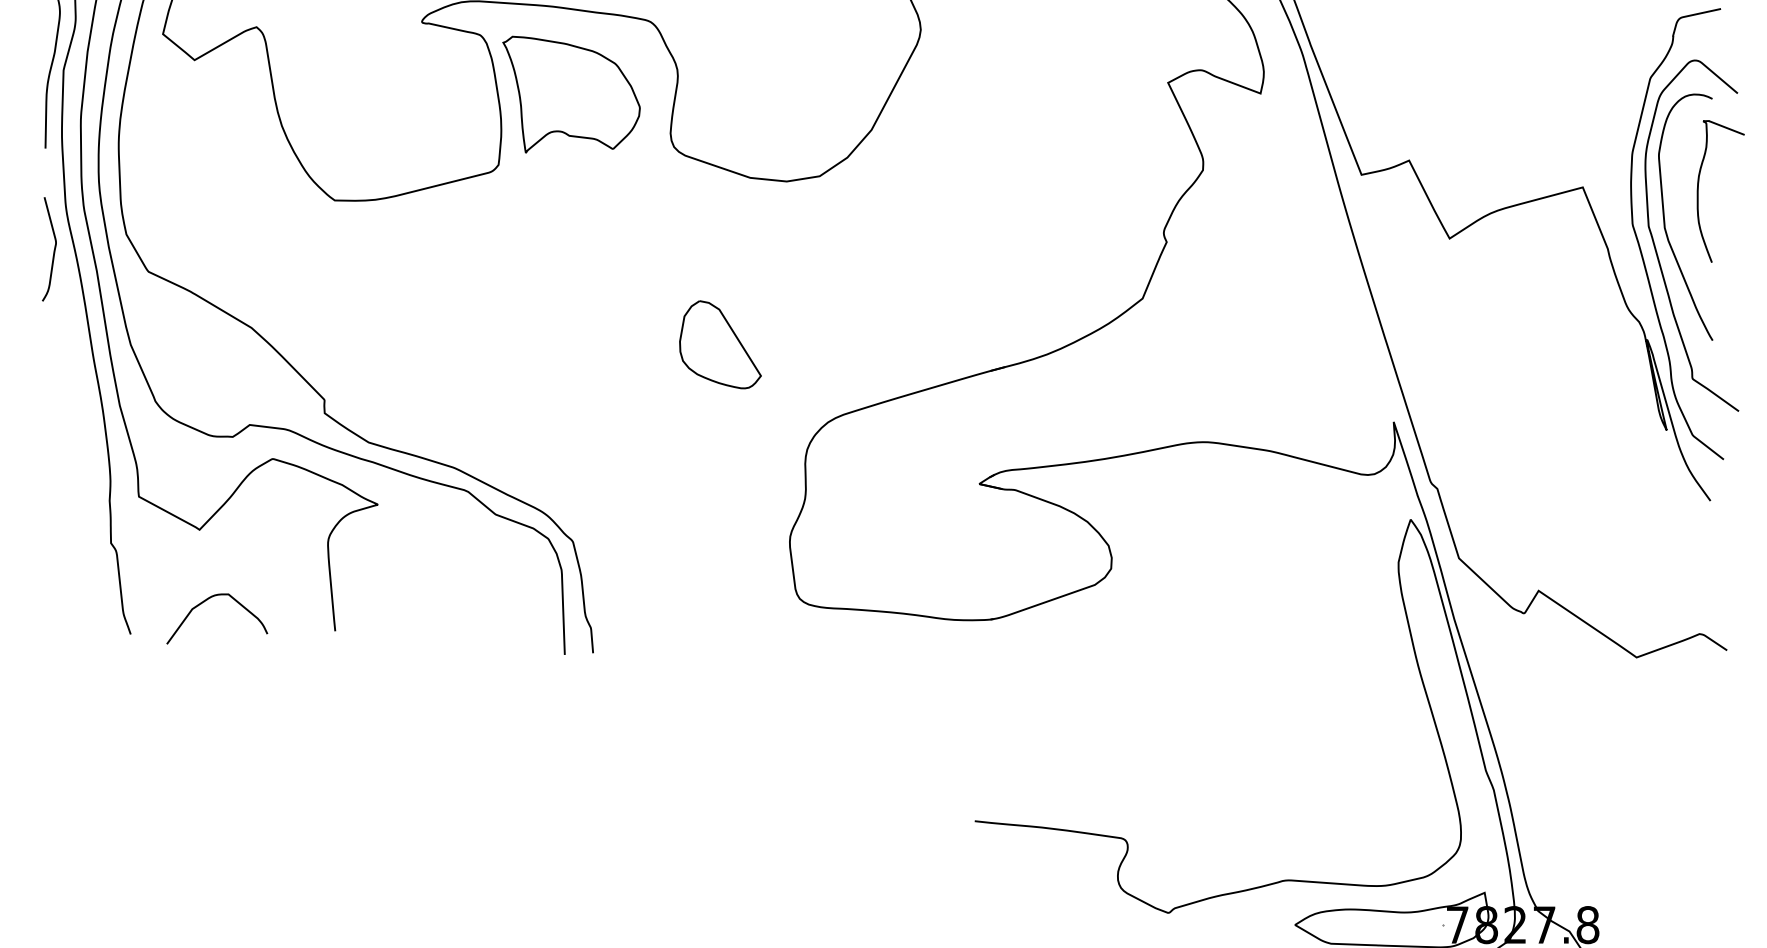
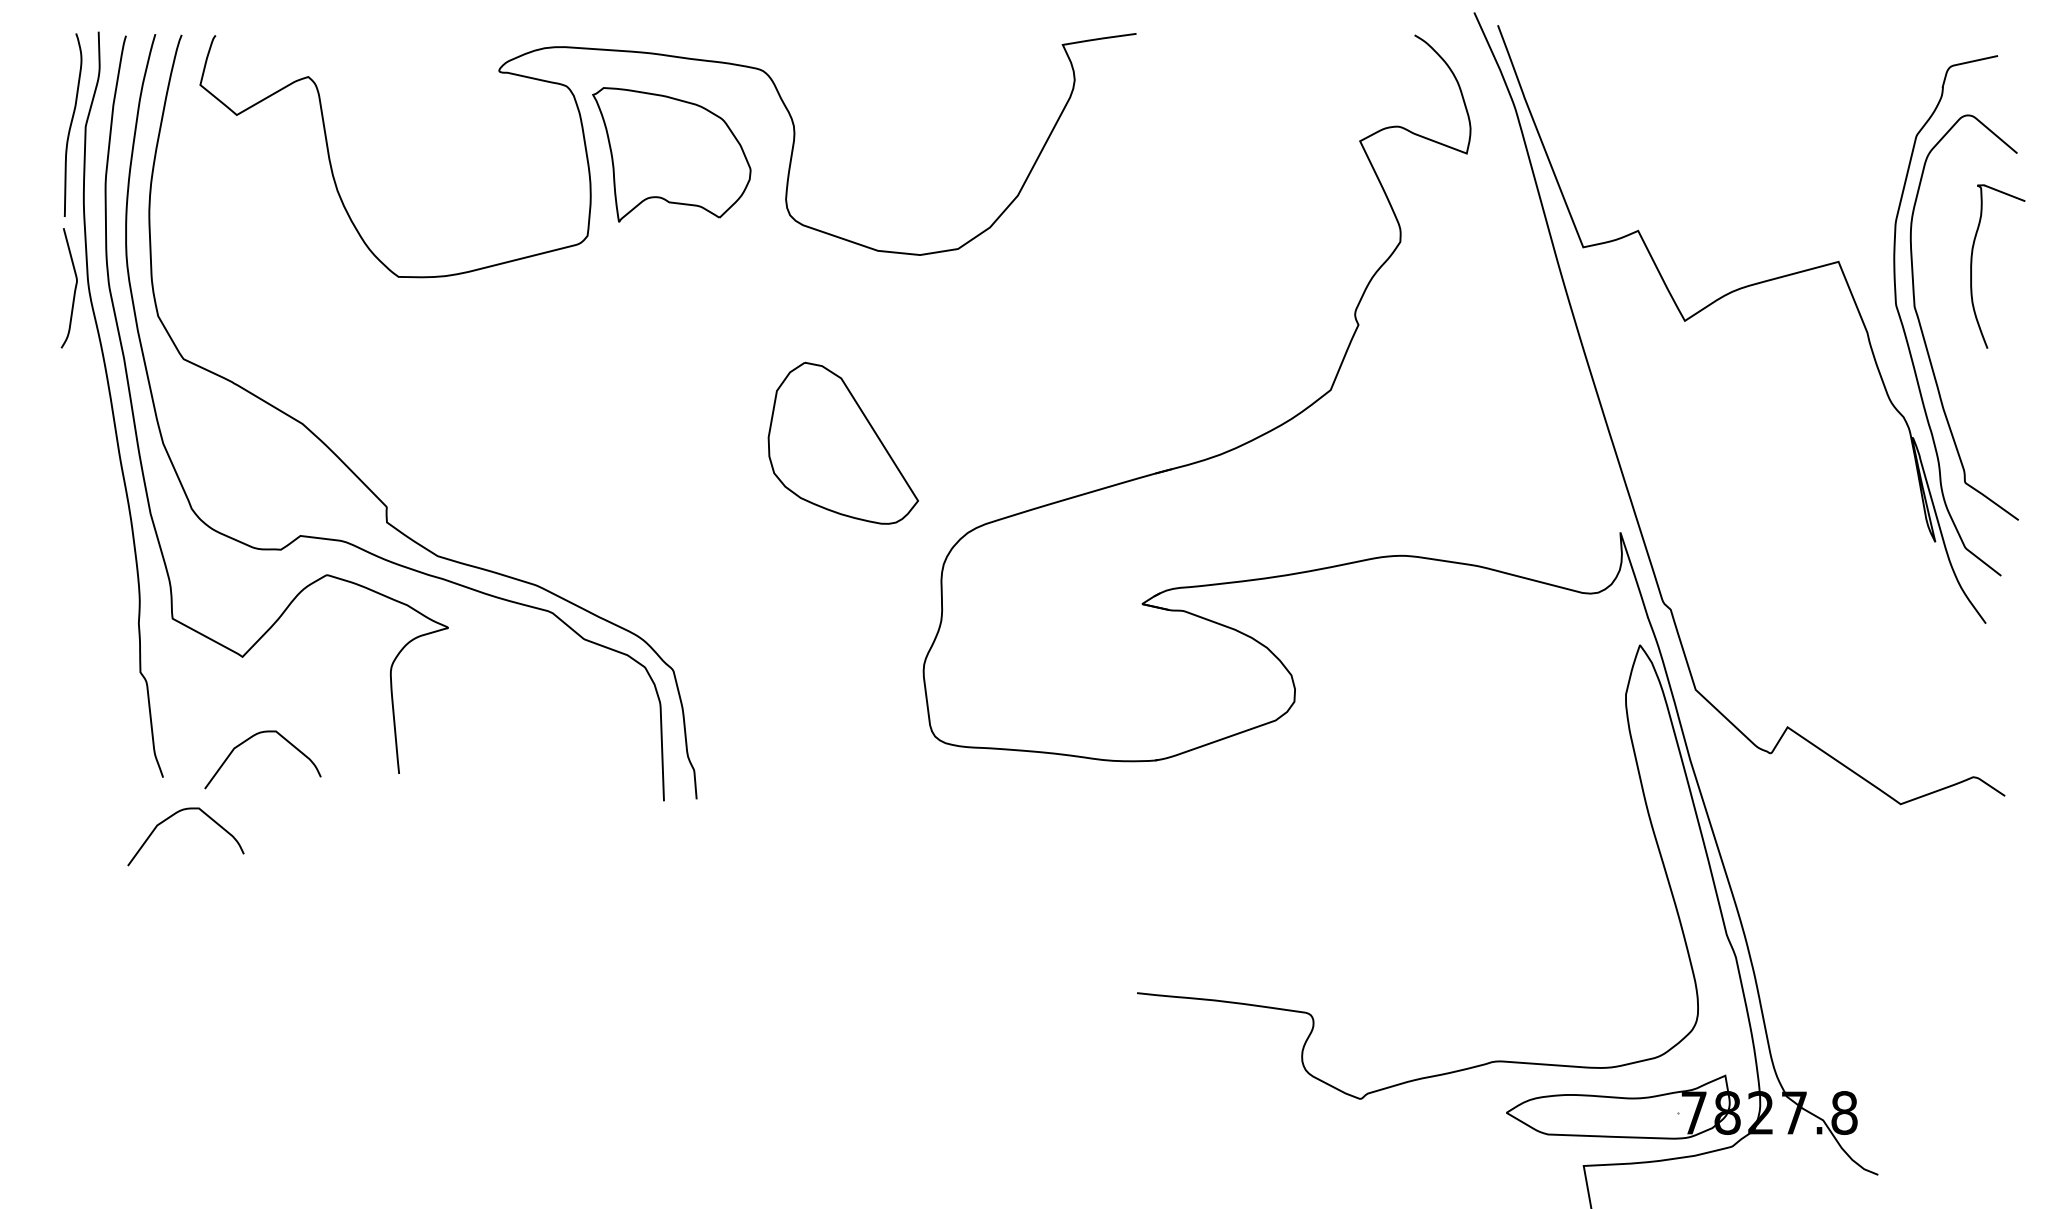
curve: (1665, 218) -> (1933, 297), removed
curve: (53, 249) -> (74, 288), moved
part: (720, 344) -> (843, 443), size x1.6
curve: (137, 668) -> (171, 817), added

